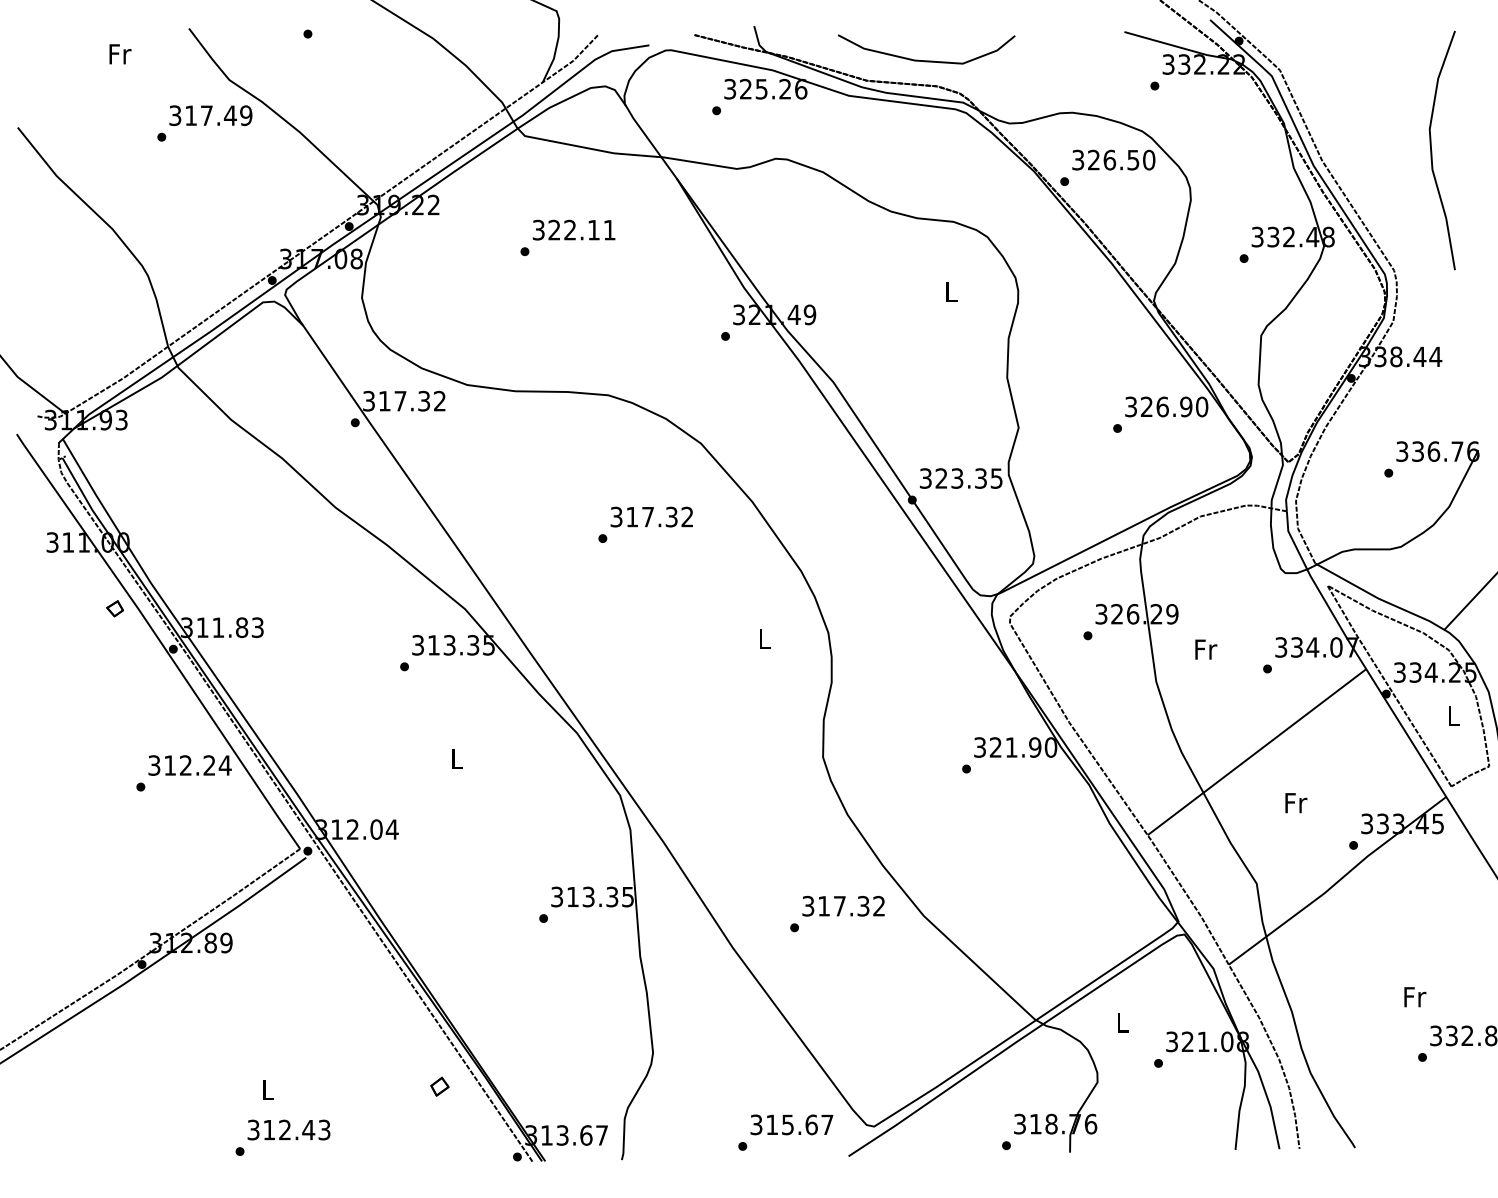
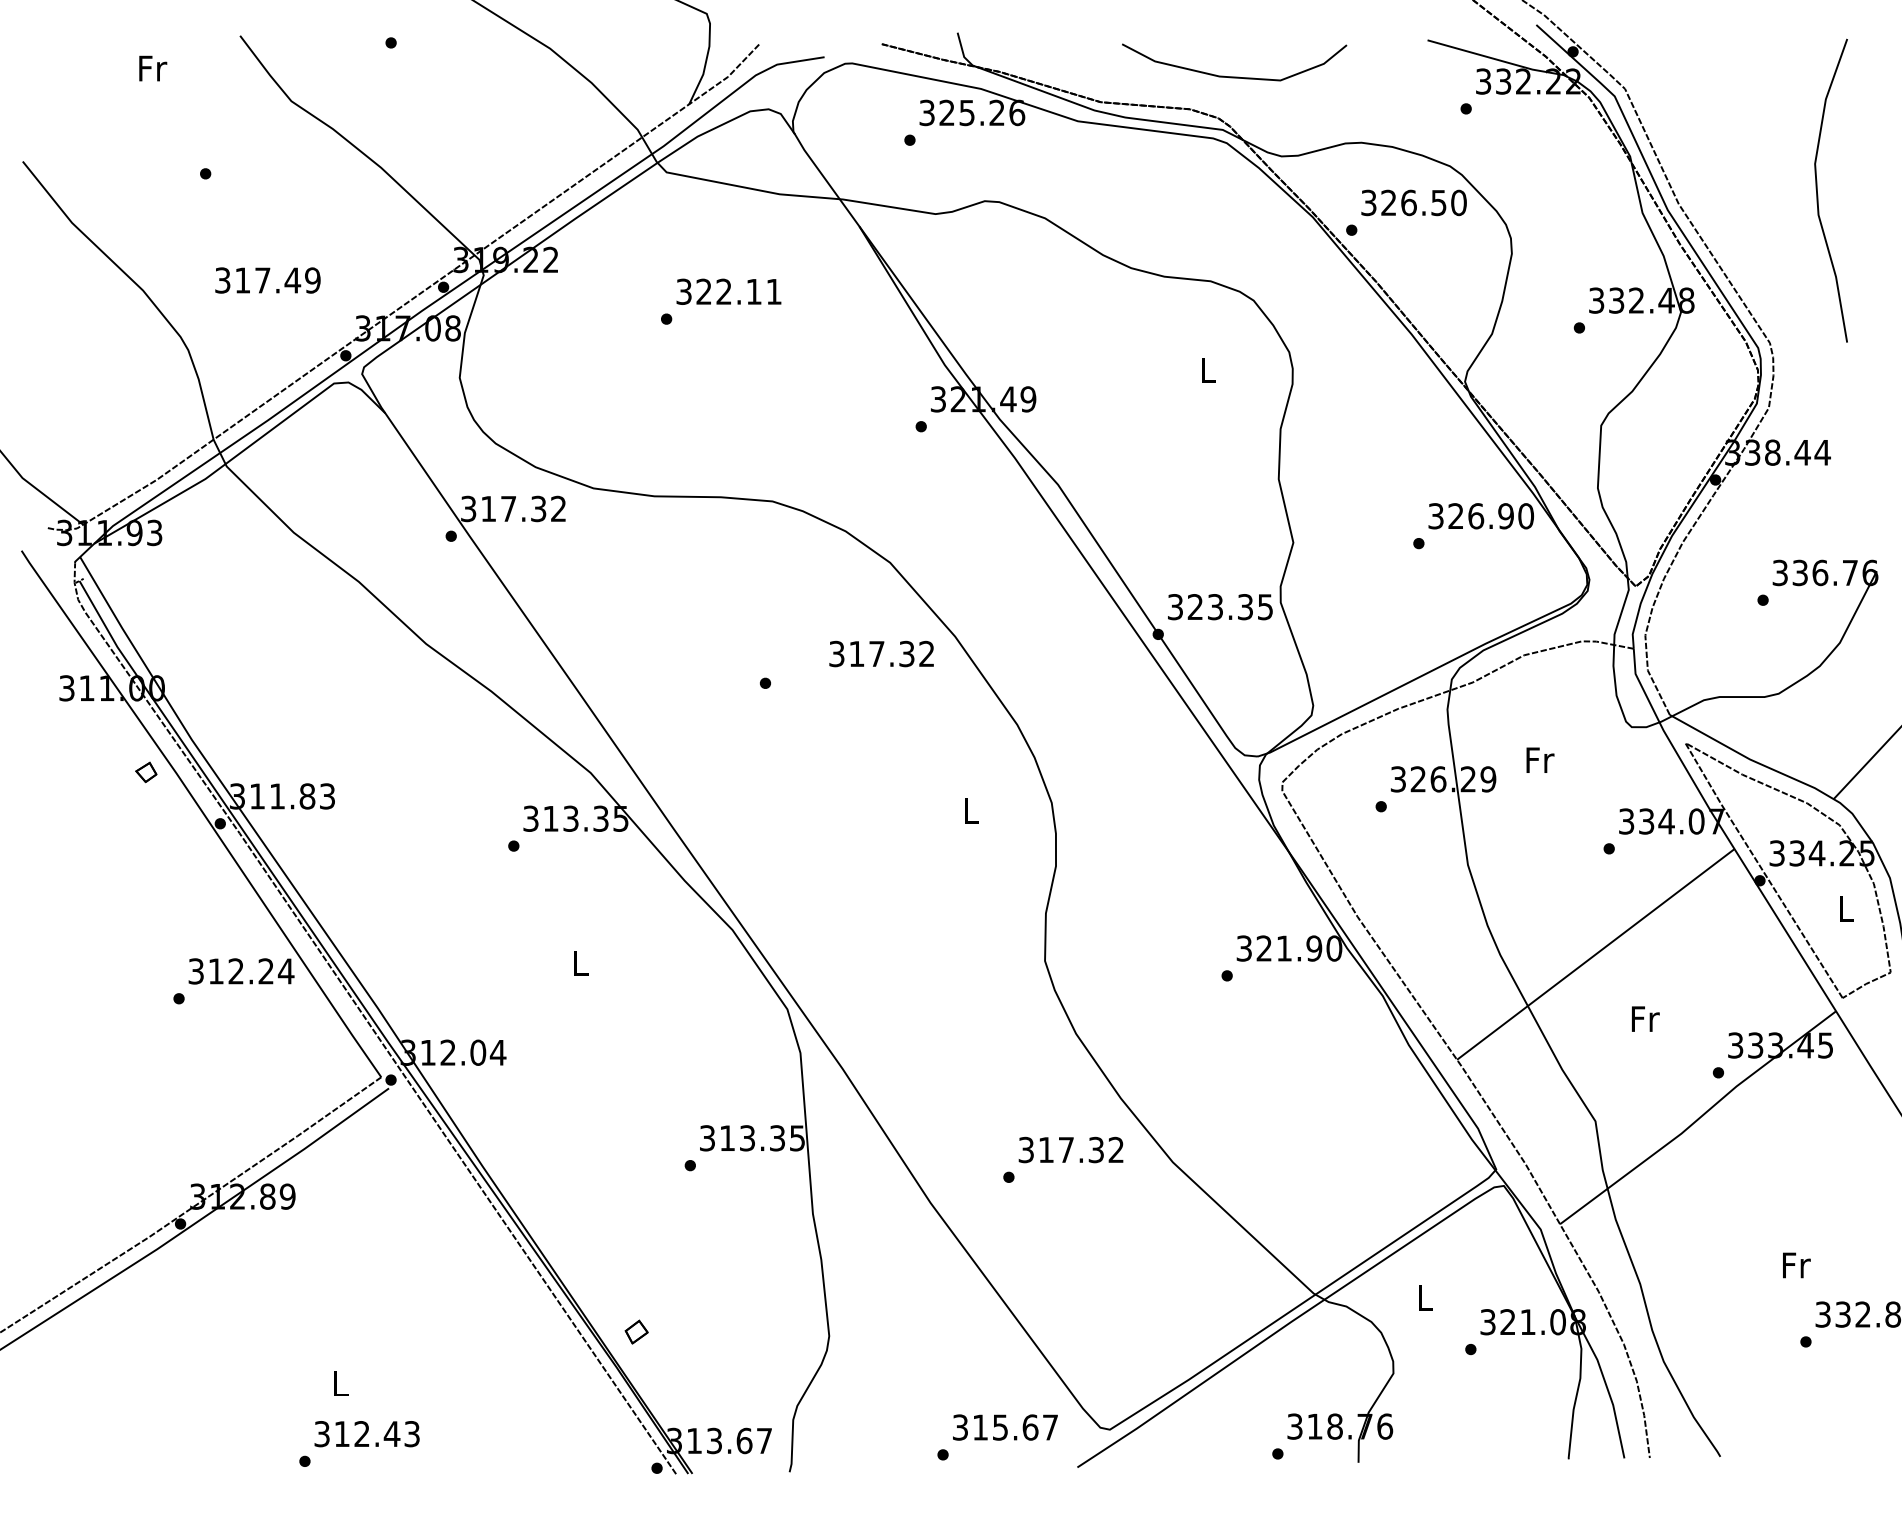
curve: (926, 60) -> (1234, 76), moved
text: (210, 115) -> (267, 280), moved
text: (651, 516) -> (881, 653), moved
text: (1206, 649) -> (1540, 759), moved
part: (439, 1086) -> (636, 1331), moved

